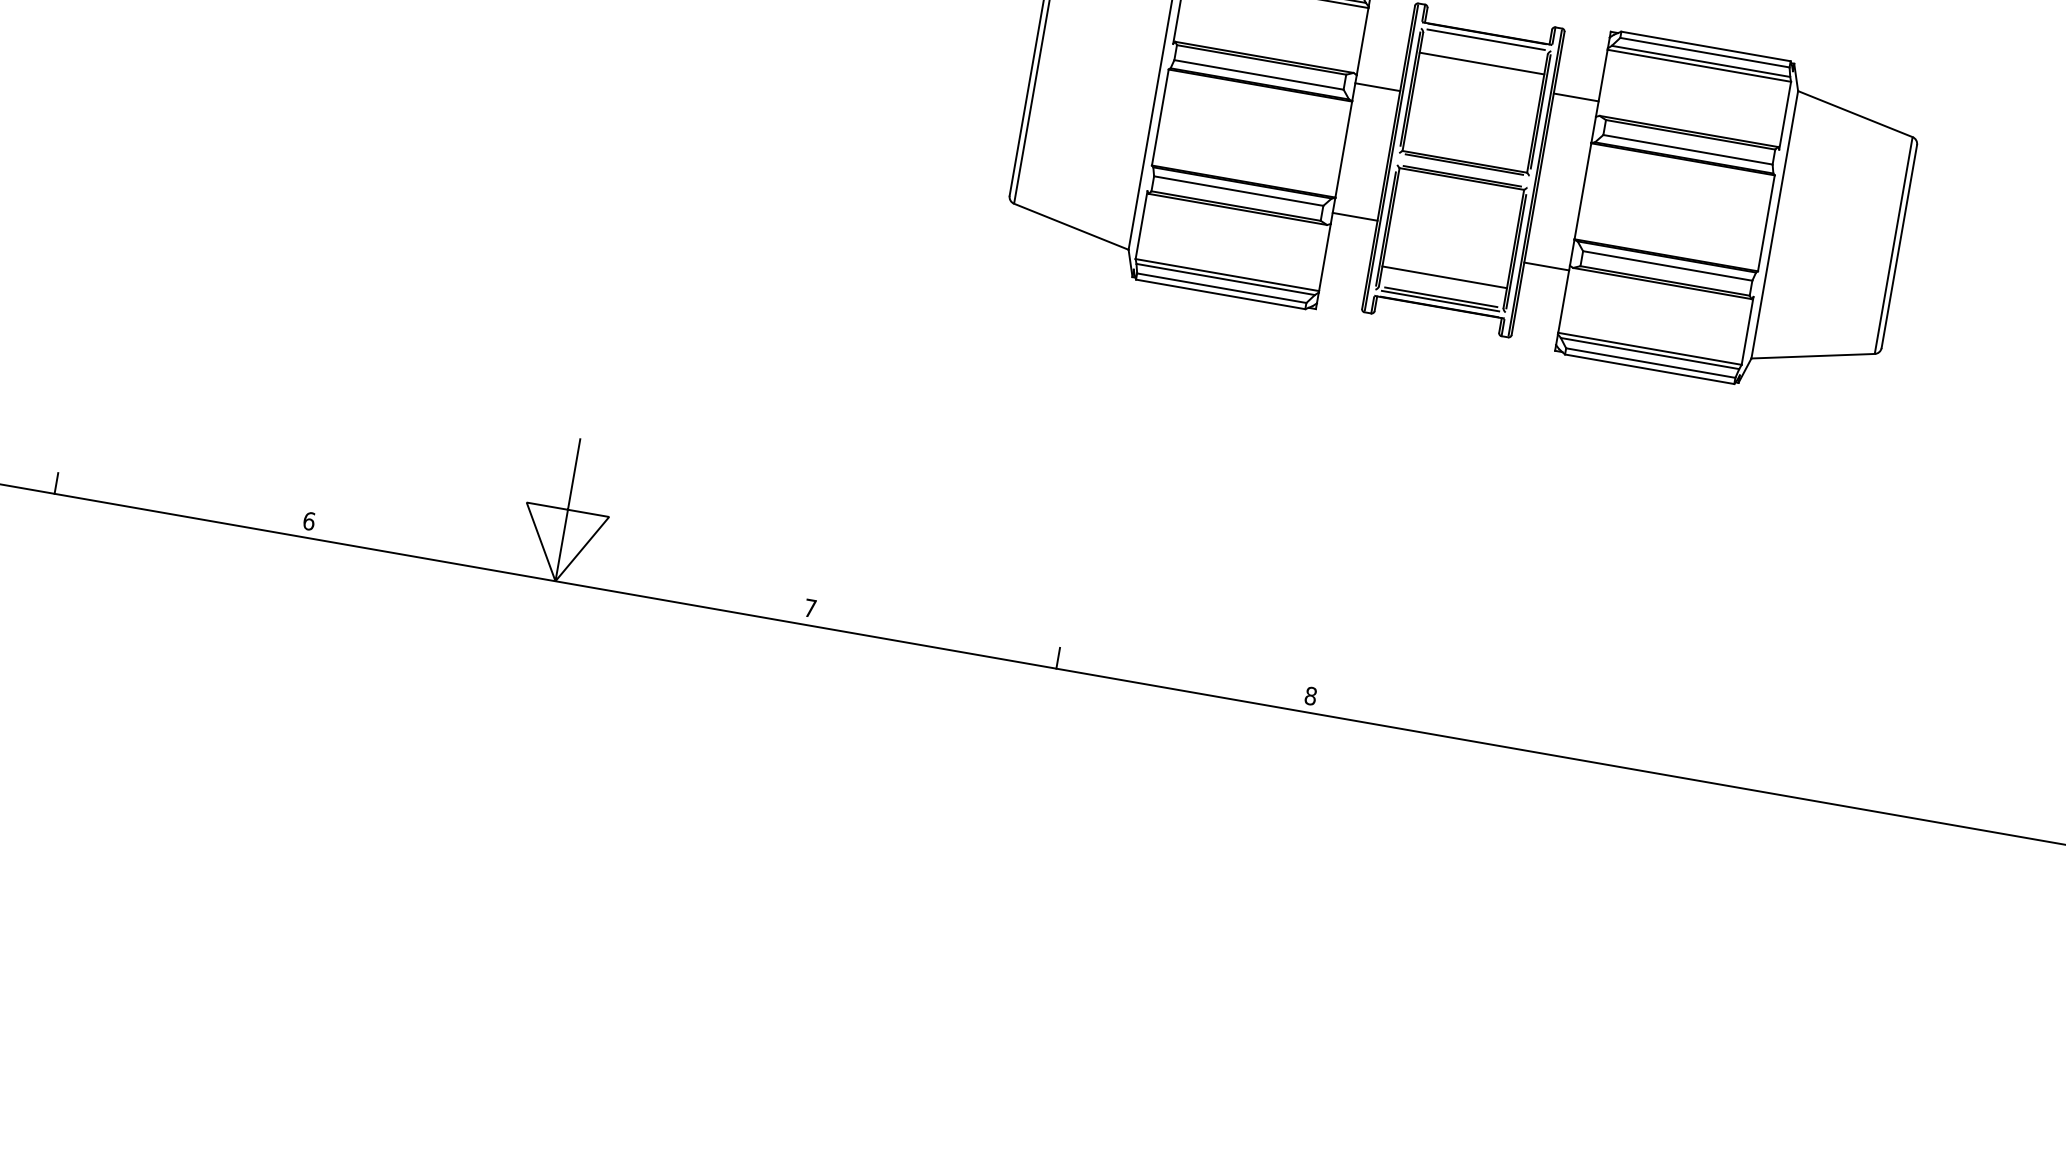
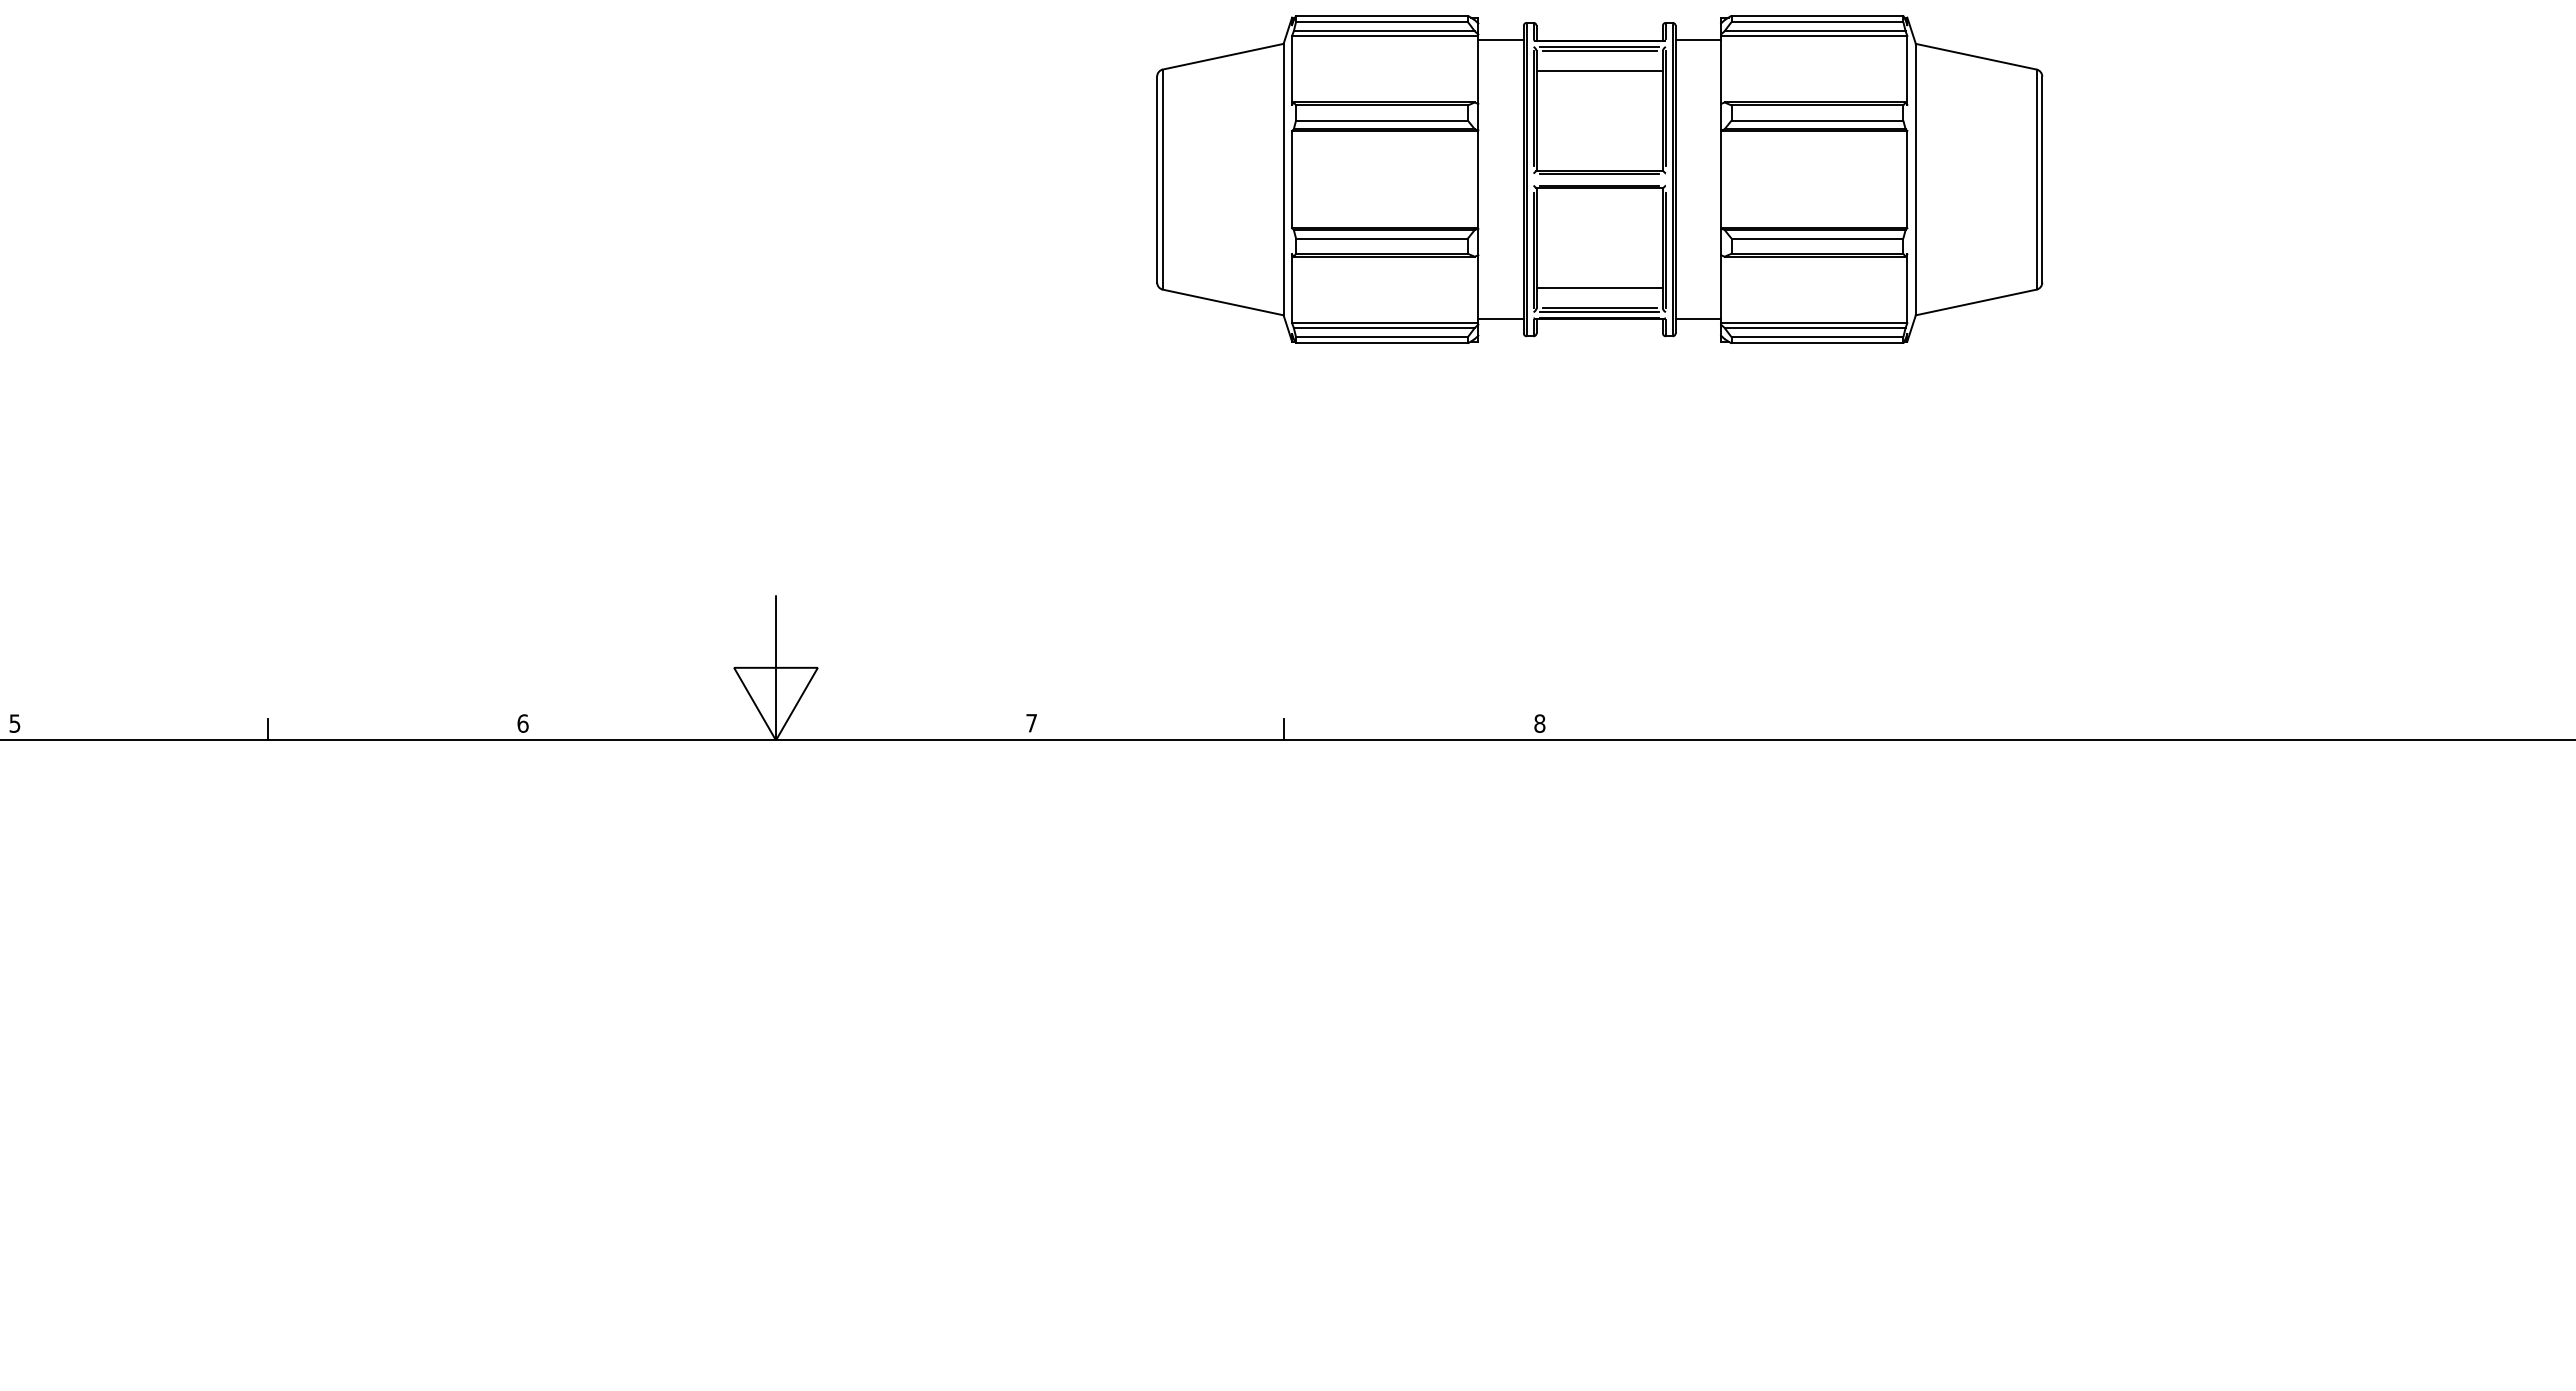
line: (1485, 43) -> (1599, 50), added
line: (1377, 87) -> (1500, 40), moved
line: (1576, 97) -> (1698, 40), moved
line: (1354, 216) -> (1500, 318), moved
line: (1546, 266) -> (1698, 318), moved

